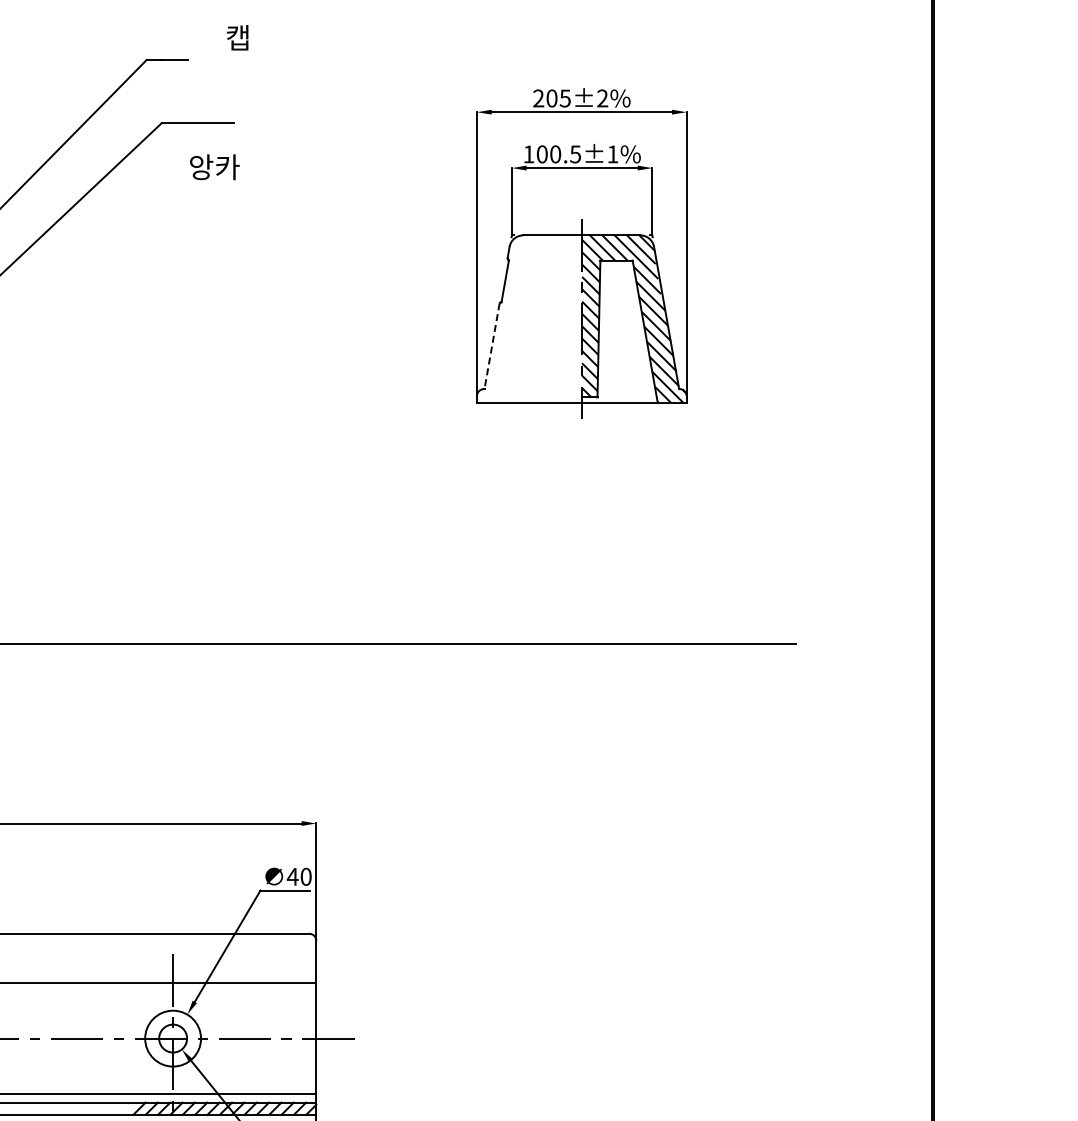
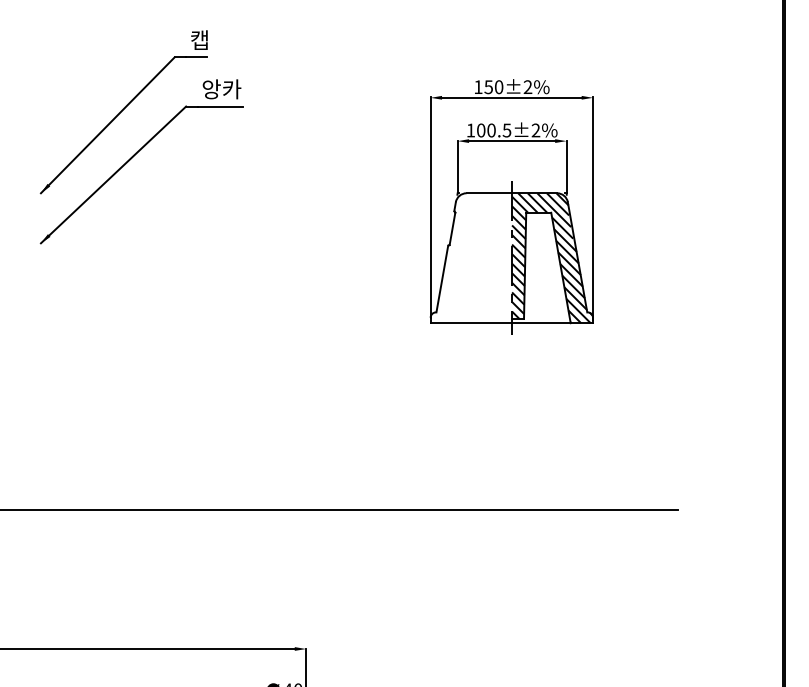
text: (237, 37) -> (199, 39), moved
text: (551, 98) -> (488, 87), 205±2% -> 150±2%
text: (612, 154) -> (535, 130), 100.5±1% -> 100.5±2%
text: (214, 167) -> (221, 89), moved
line: (492, 346) -> (442, 279), dashed -> solid

